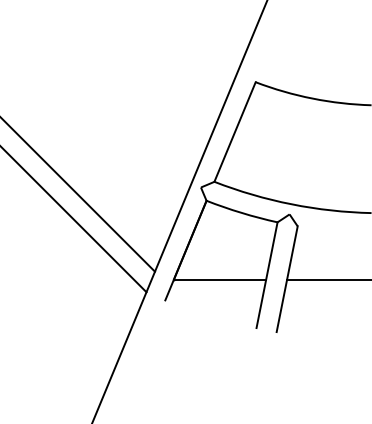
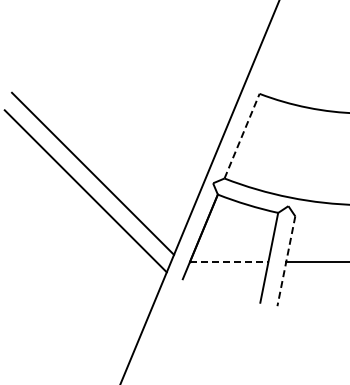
line: (235, 132) -> (242, 136), solid -> dashed
line: (220, 279) -> (229, 261), solid -> dashed
line: (287, 279) -> (286, 261), solid -> dashed

